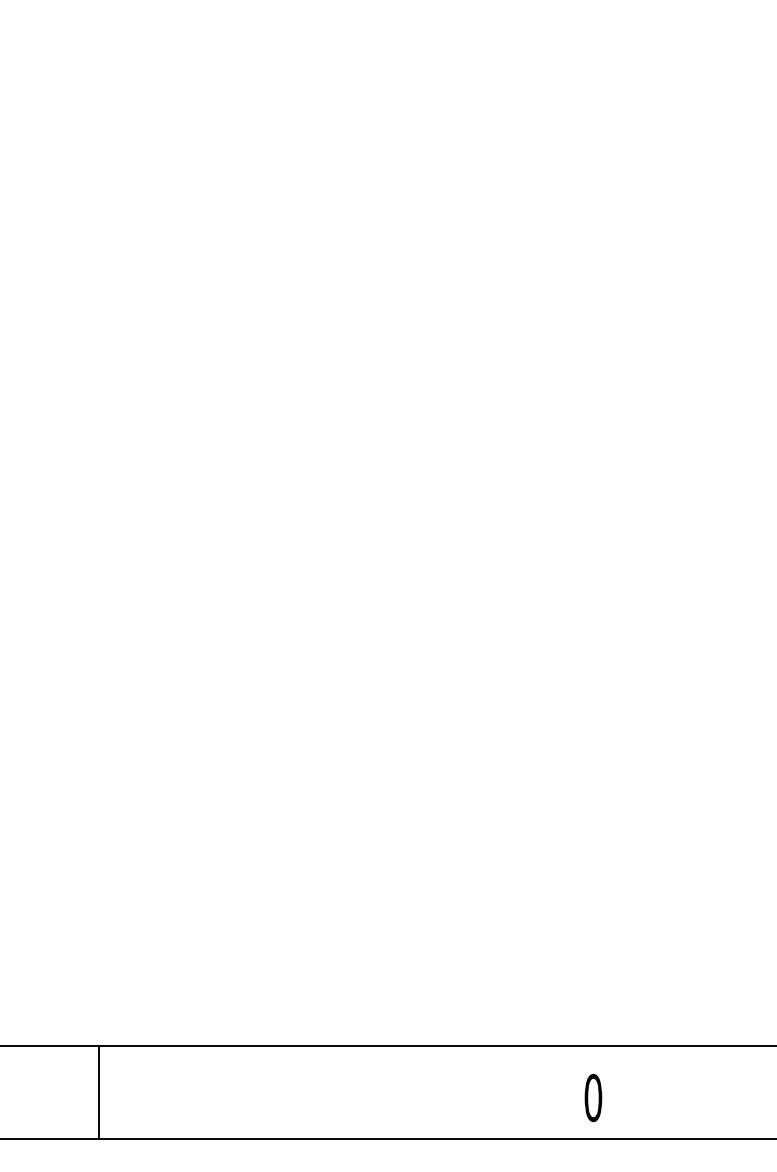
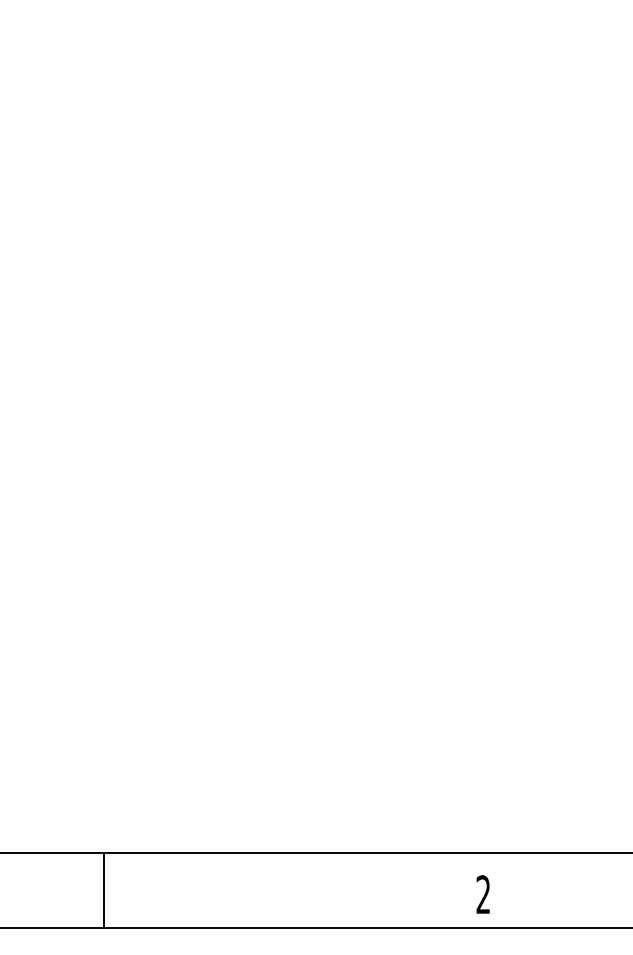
line: (99, 1092) -> (104, 890), moved
text: (593, 1098) -> (483, 895), 0 -> 2

